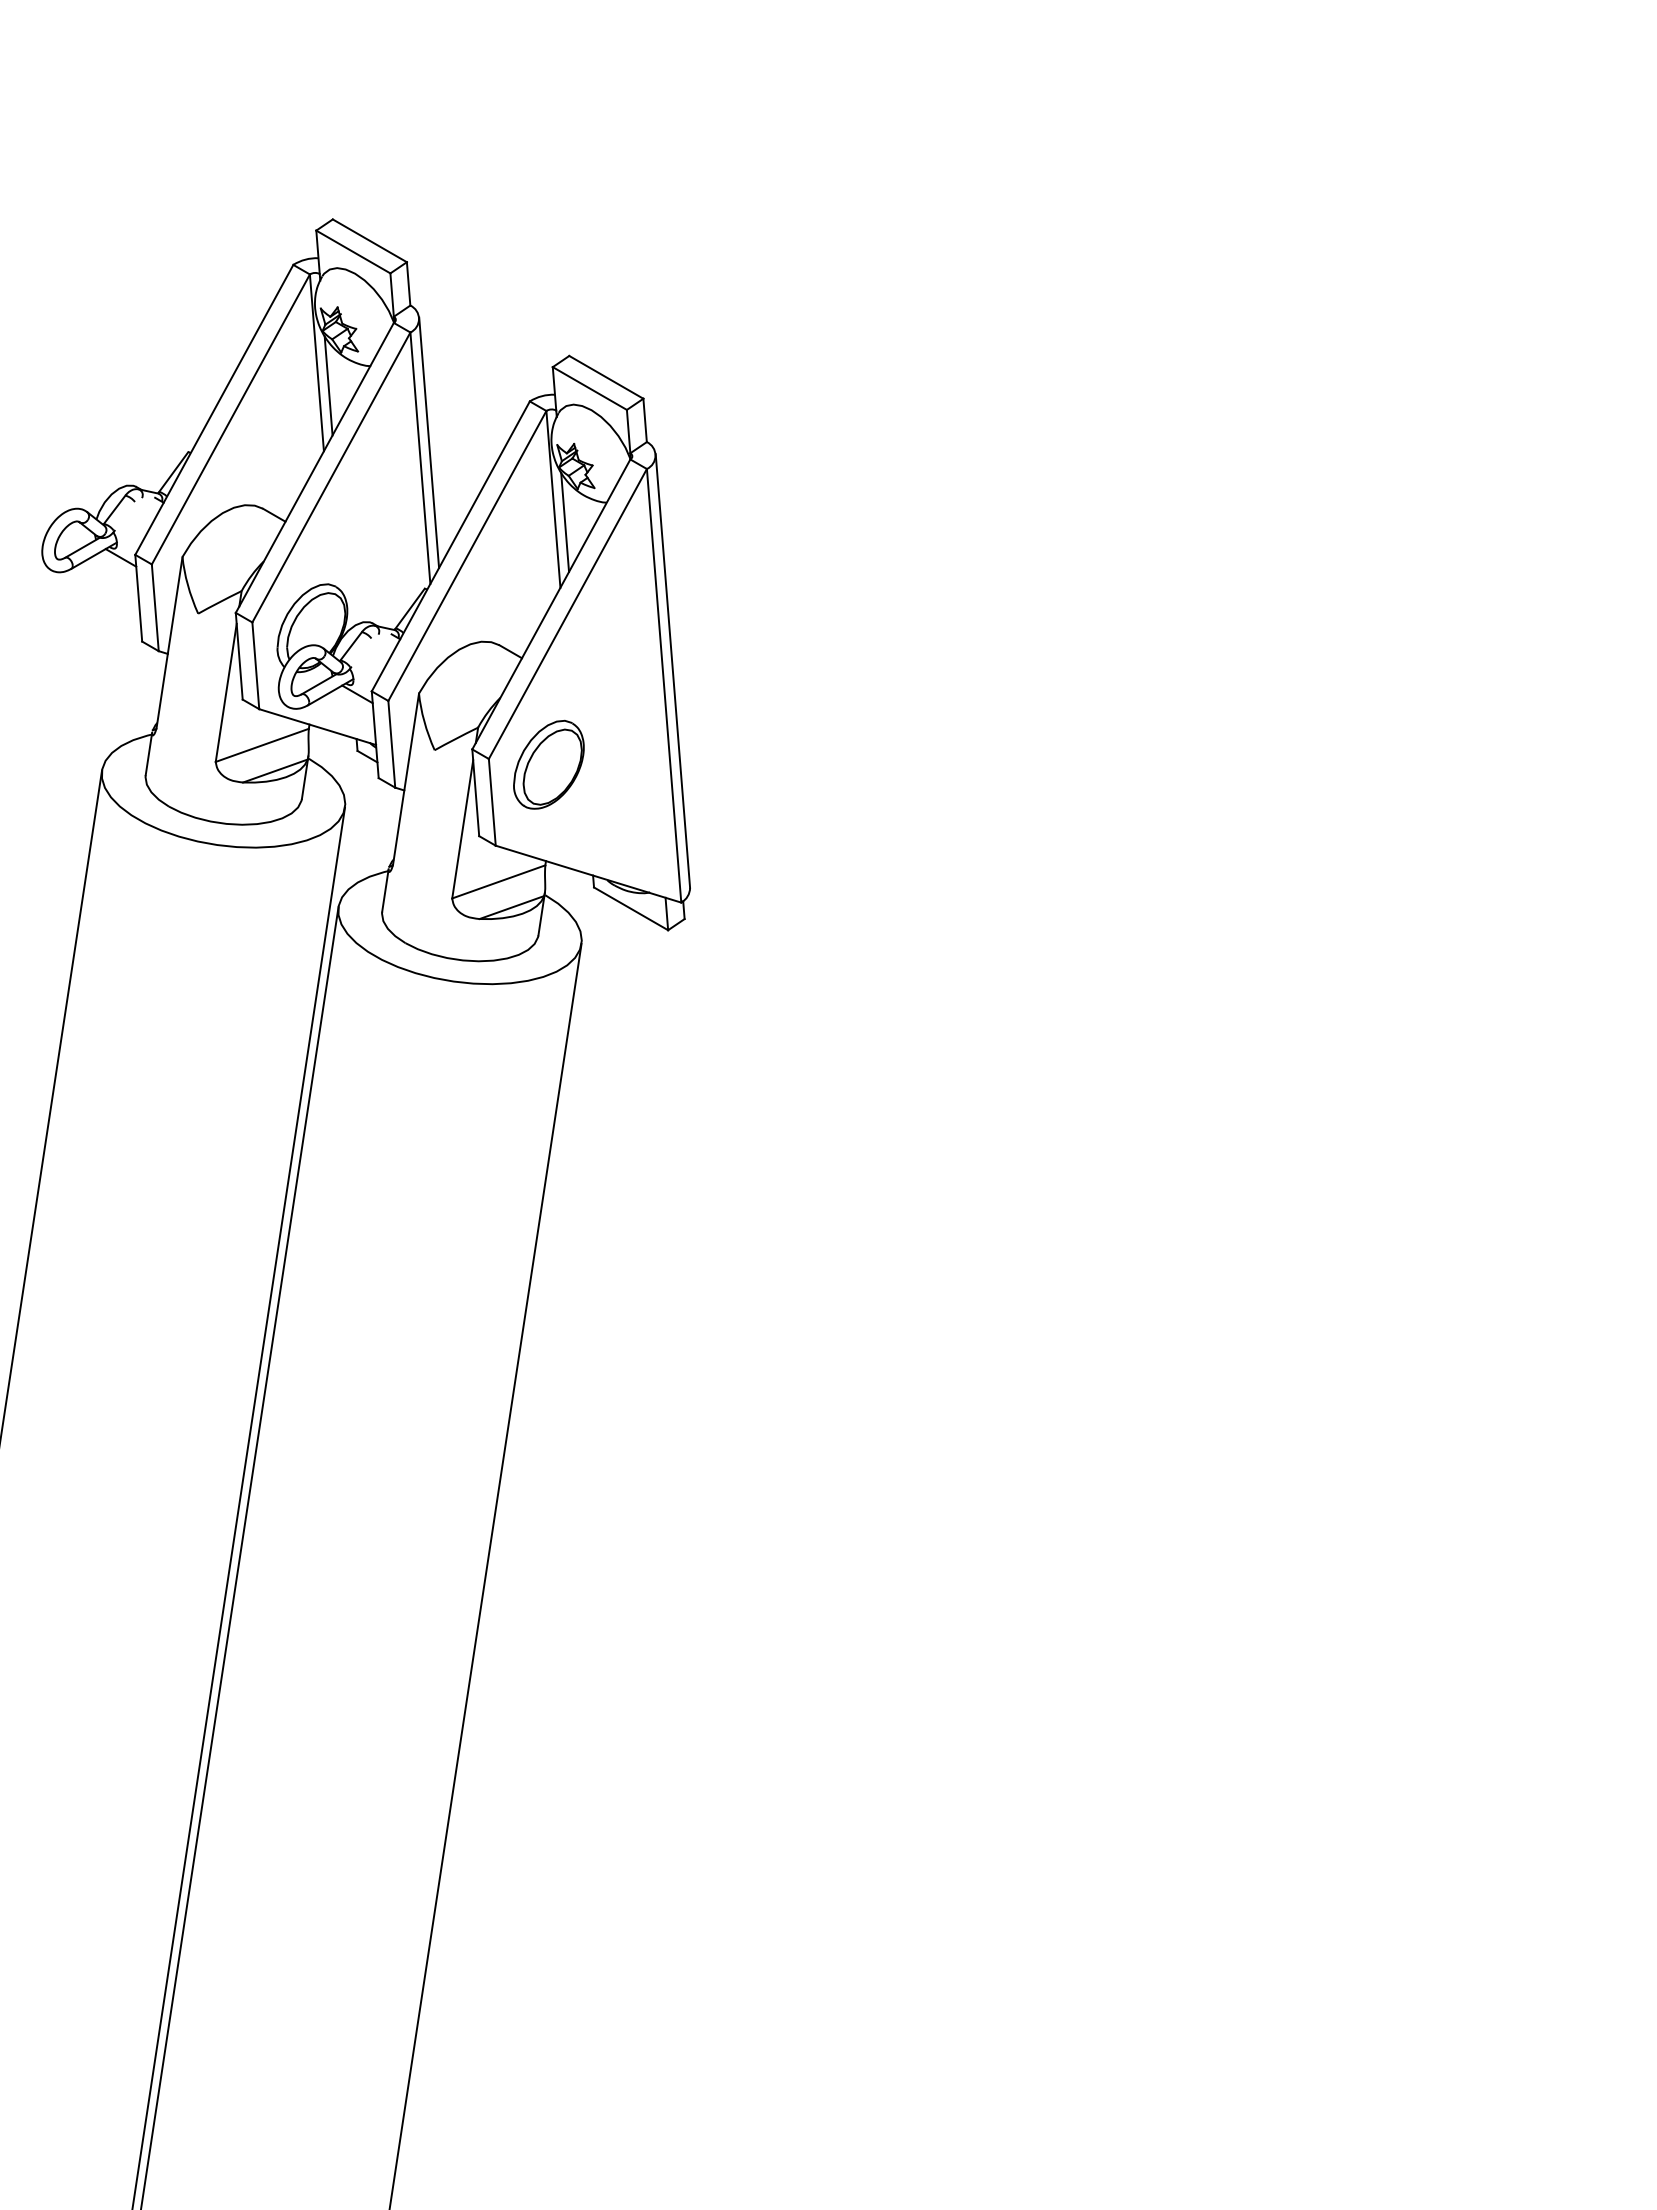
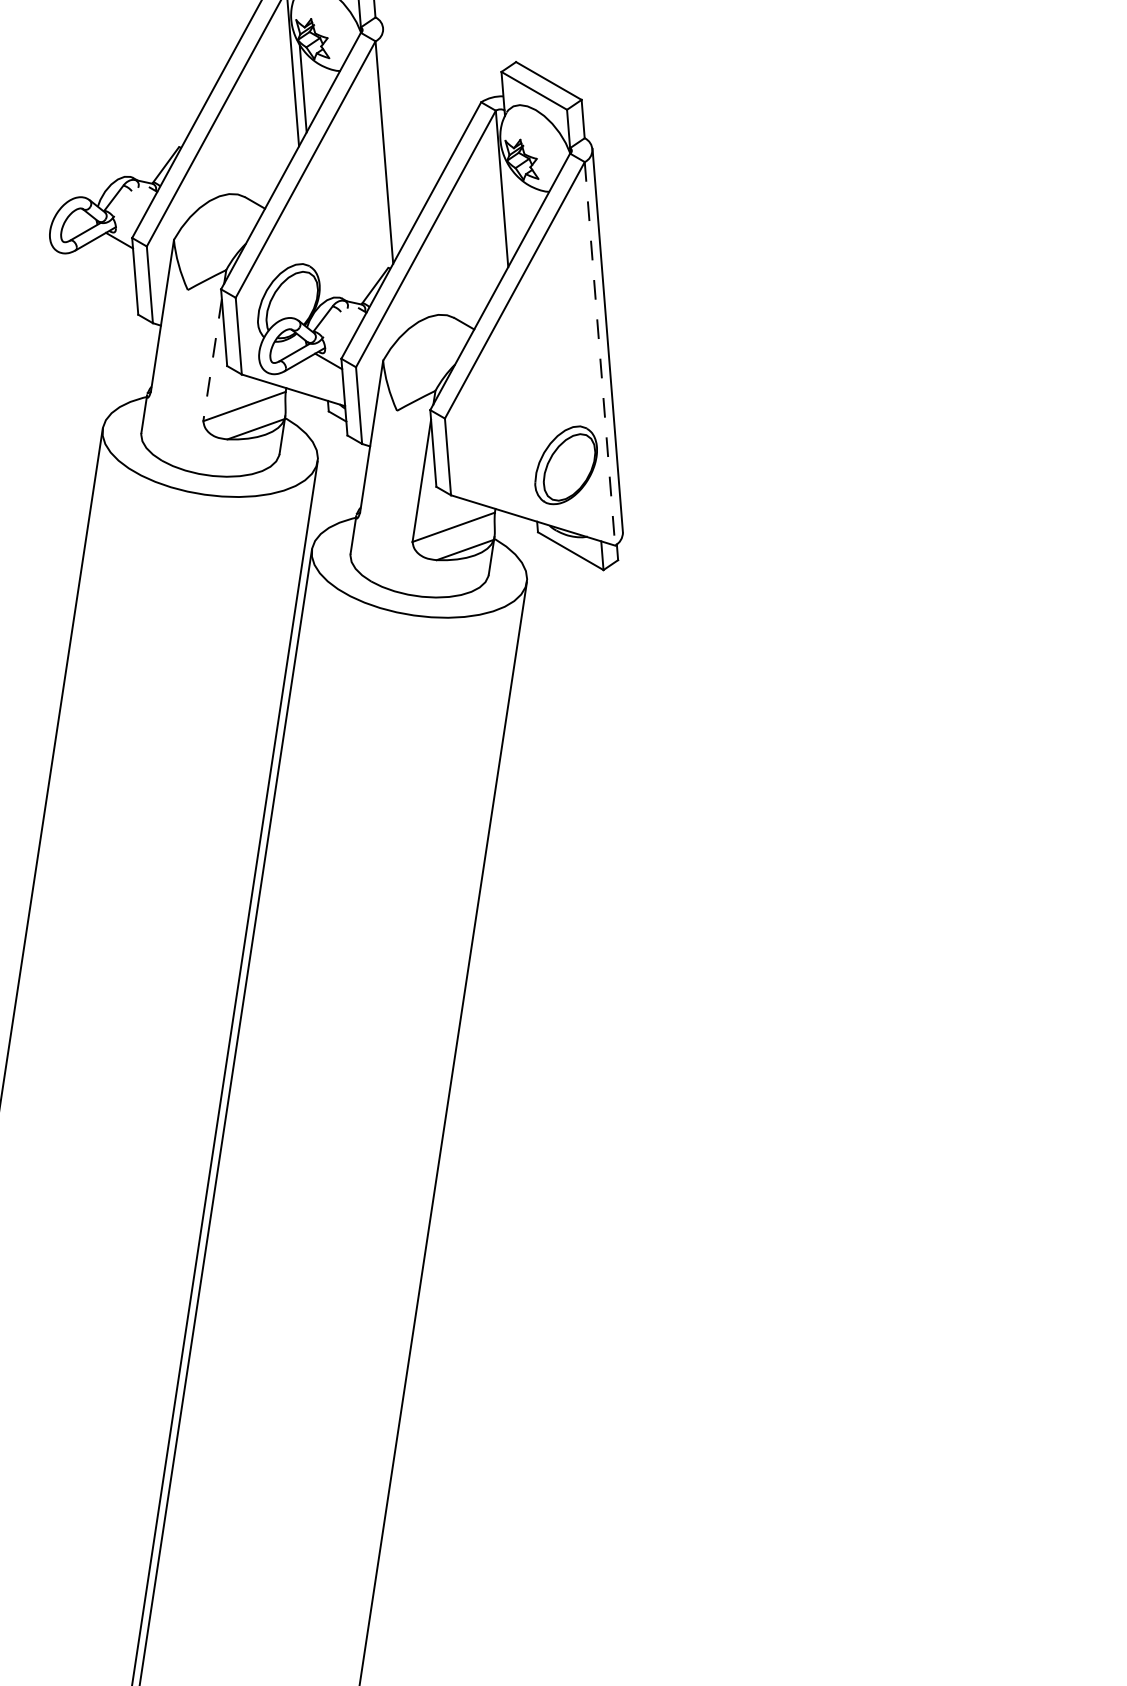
line: (429, 442) -> (392, 138), removed
line: (565, 521) -> (512, 208), removed
line: (664, 686) -> (600, 354), solid -> dashed
line: (226, 692) -> (212, 359), solid -> dashed
part: (548, 764) -> (565, 465), moved

